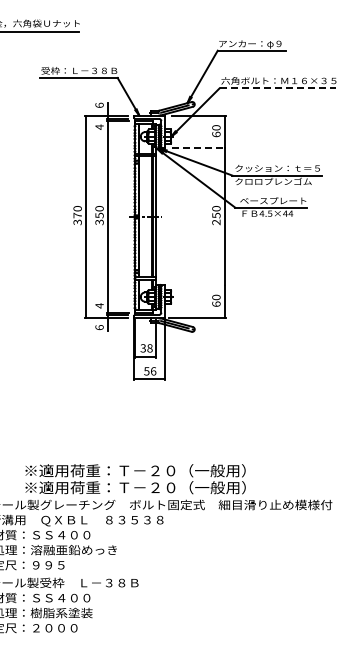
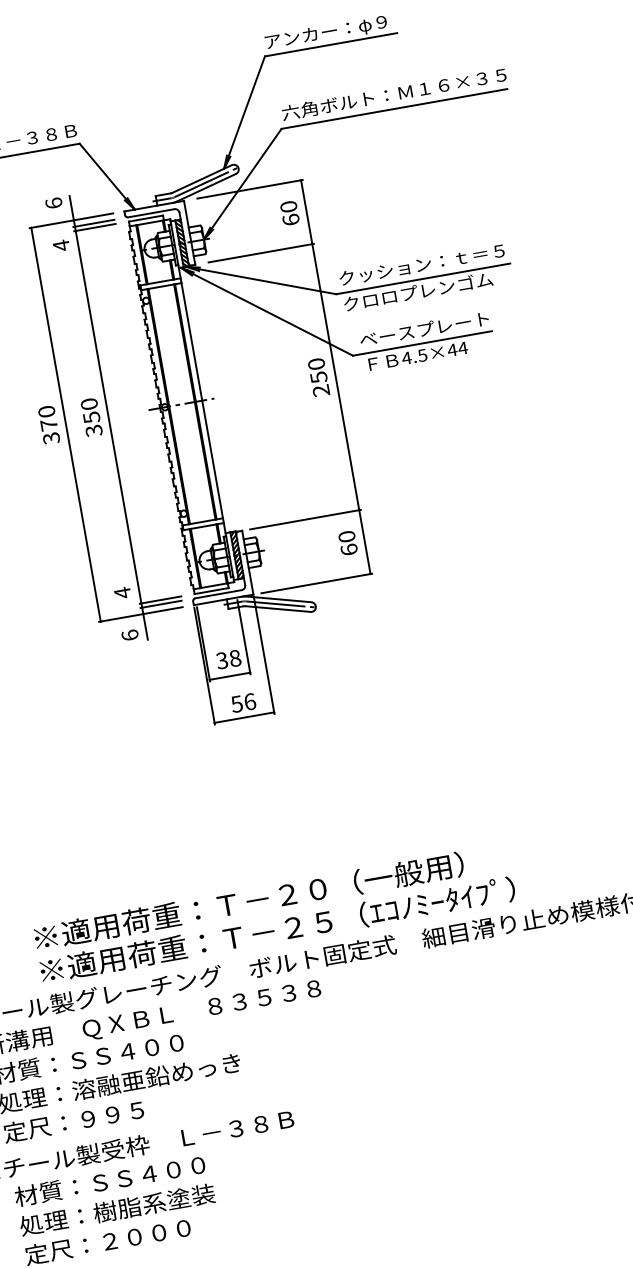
line: (278, 88) -> (396, 109), dashed -> solid
line: (199, 148) -> (262, 252), dashed -> solid
line: (196, 285) -> (304, 520), added
text: (217, 487) -> (414, 905), ※適用荷重：Ｔ－２０（一般用） -> ※適用荷重：Ｔ－２５（ｴｺﾉﾐｰﾀｲﾌﾟ）

